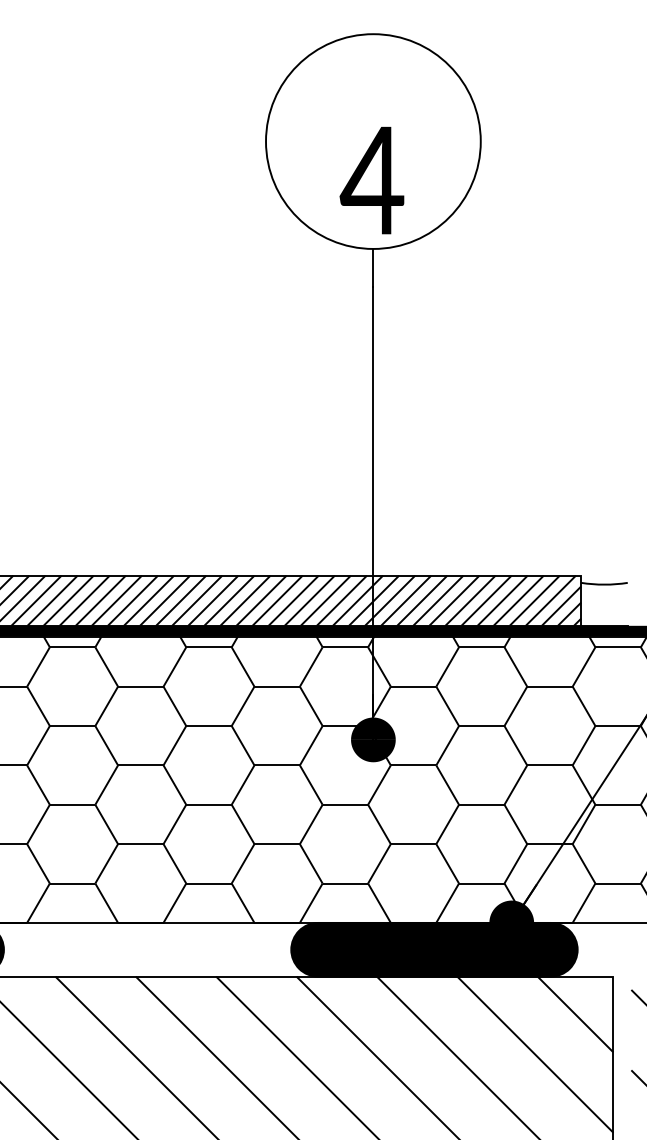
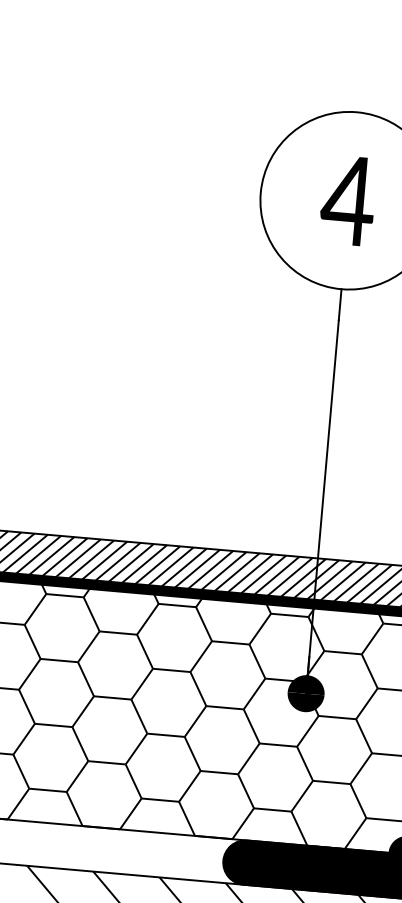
text: (371, 180) -> (347, 200), moved

